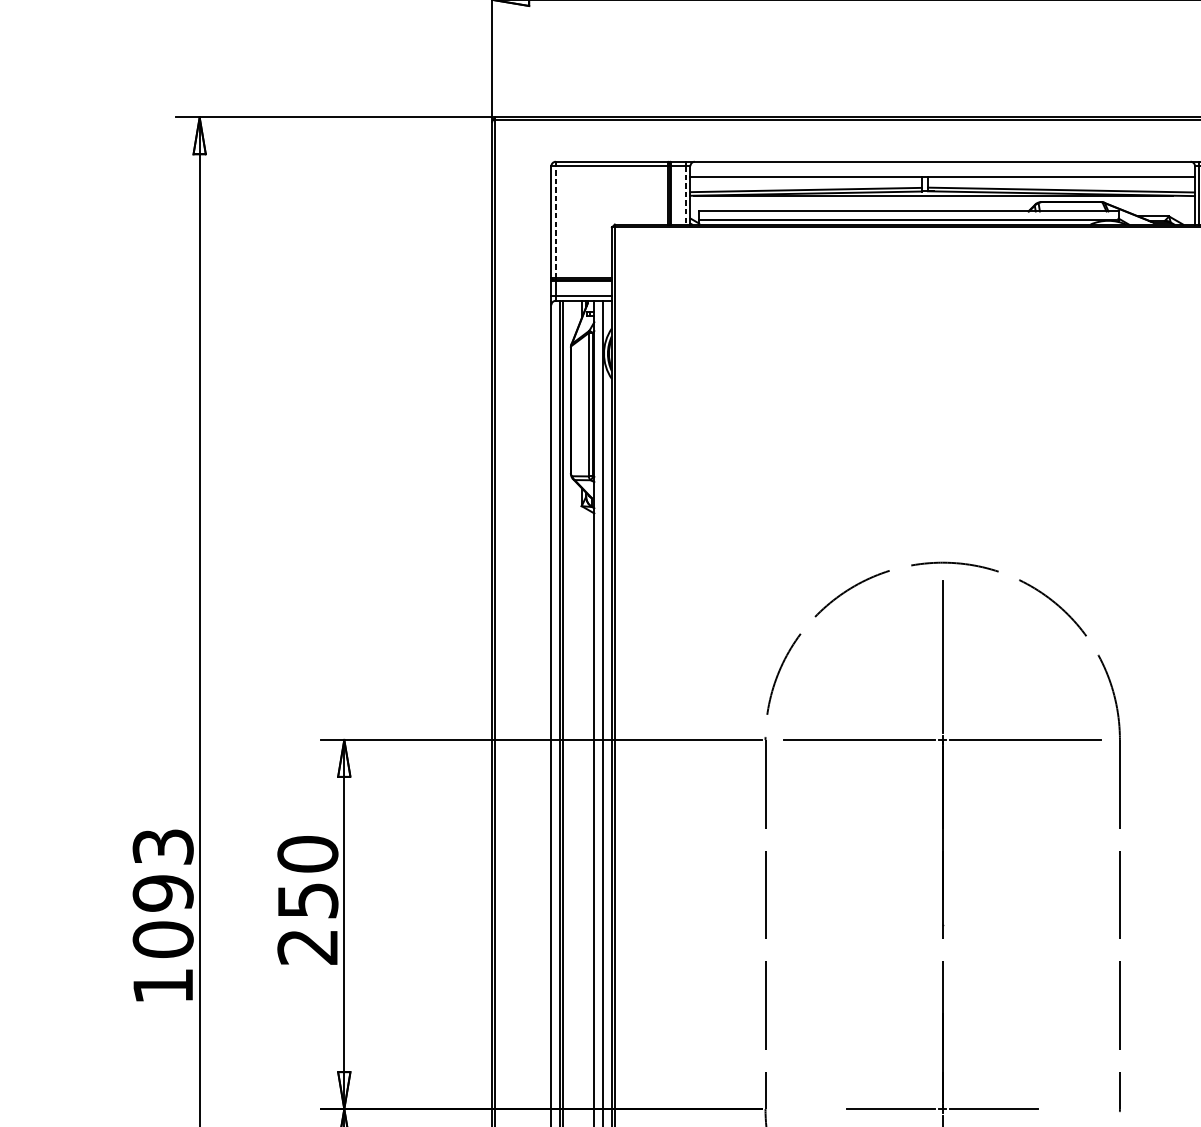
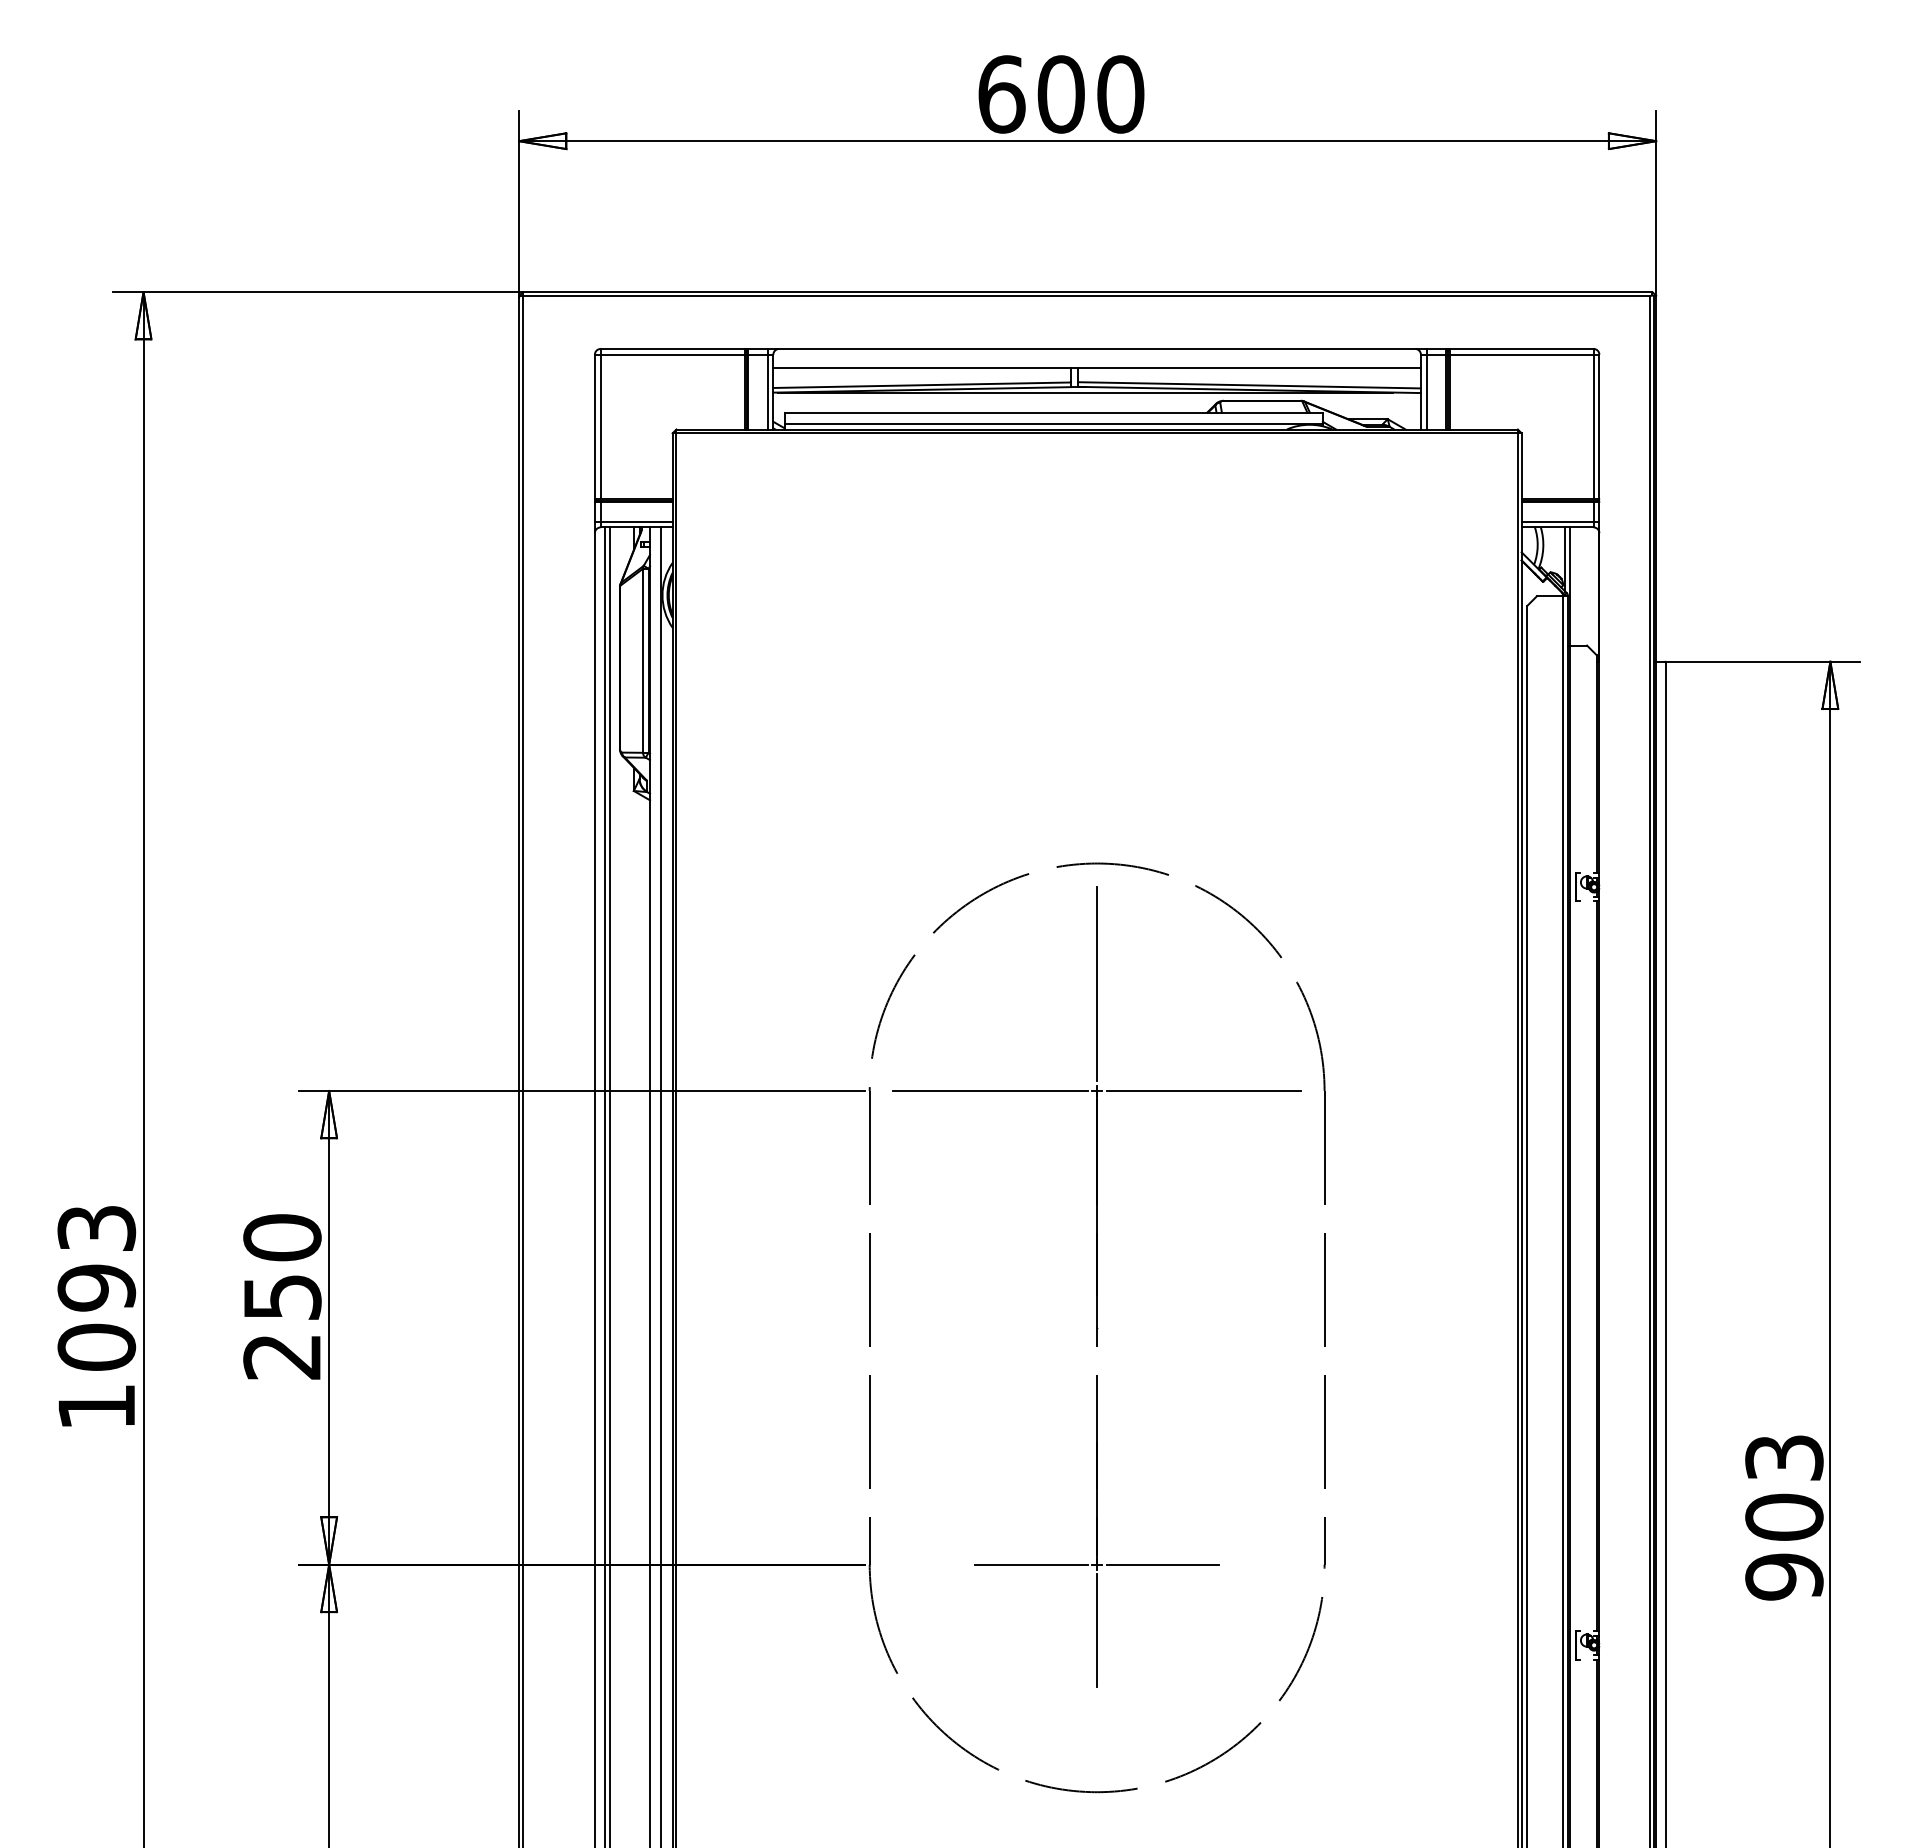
line: (685, 195) -> (767, 392), dashed -> solid
line: (555, 222) -> (600, 426), dashed -> solid

